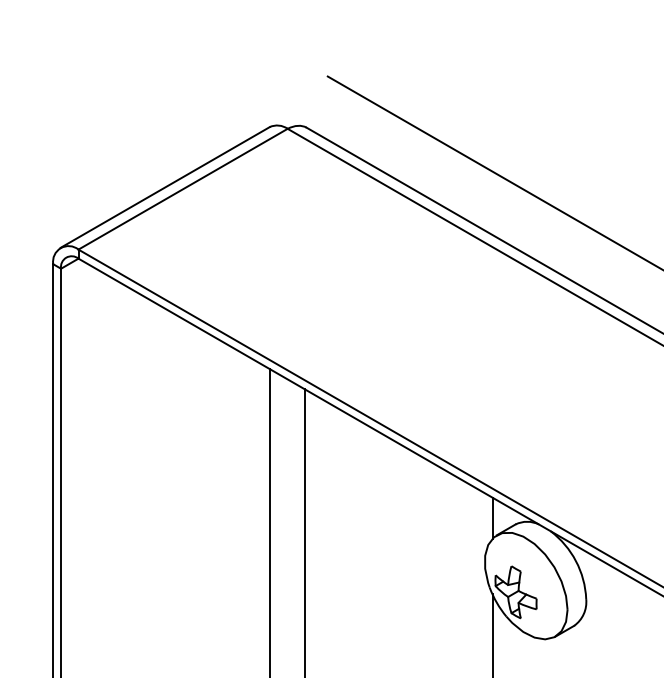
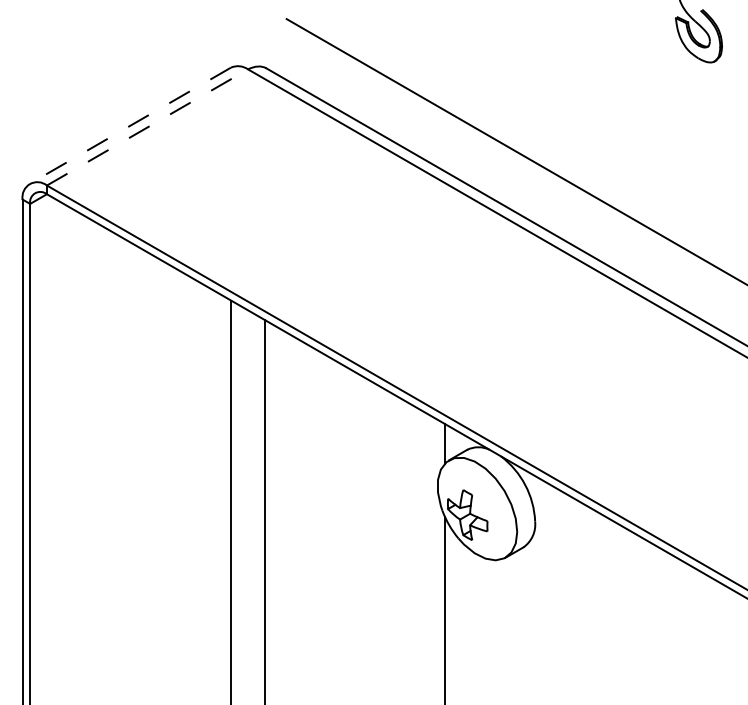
line: (164, 188) -> (129, 126), solid -> dashed
line: (183, 189) -> (147, 127), solid -> dashed

